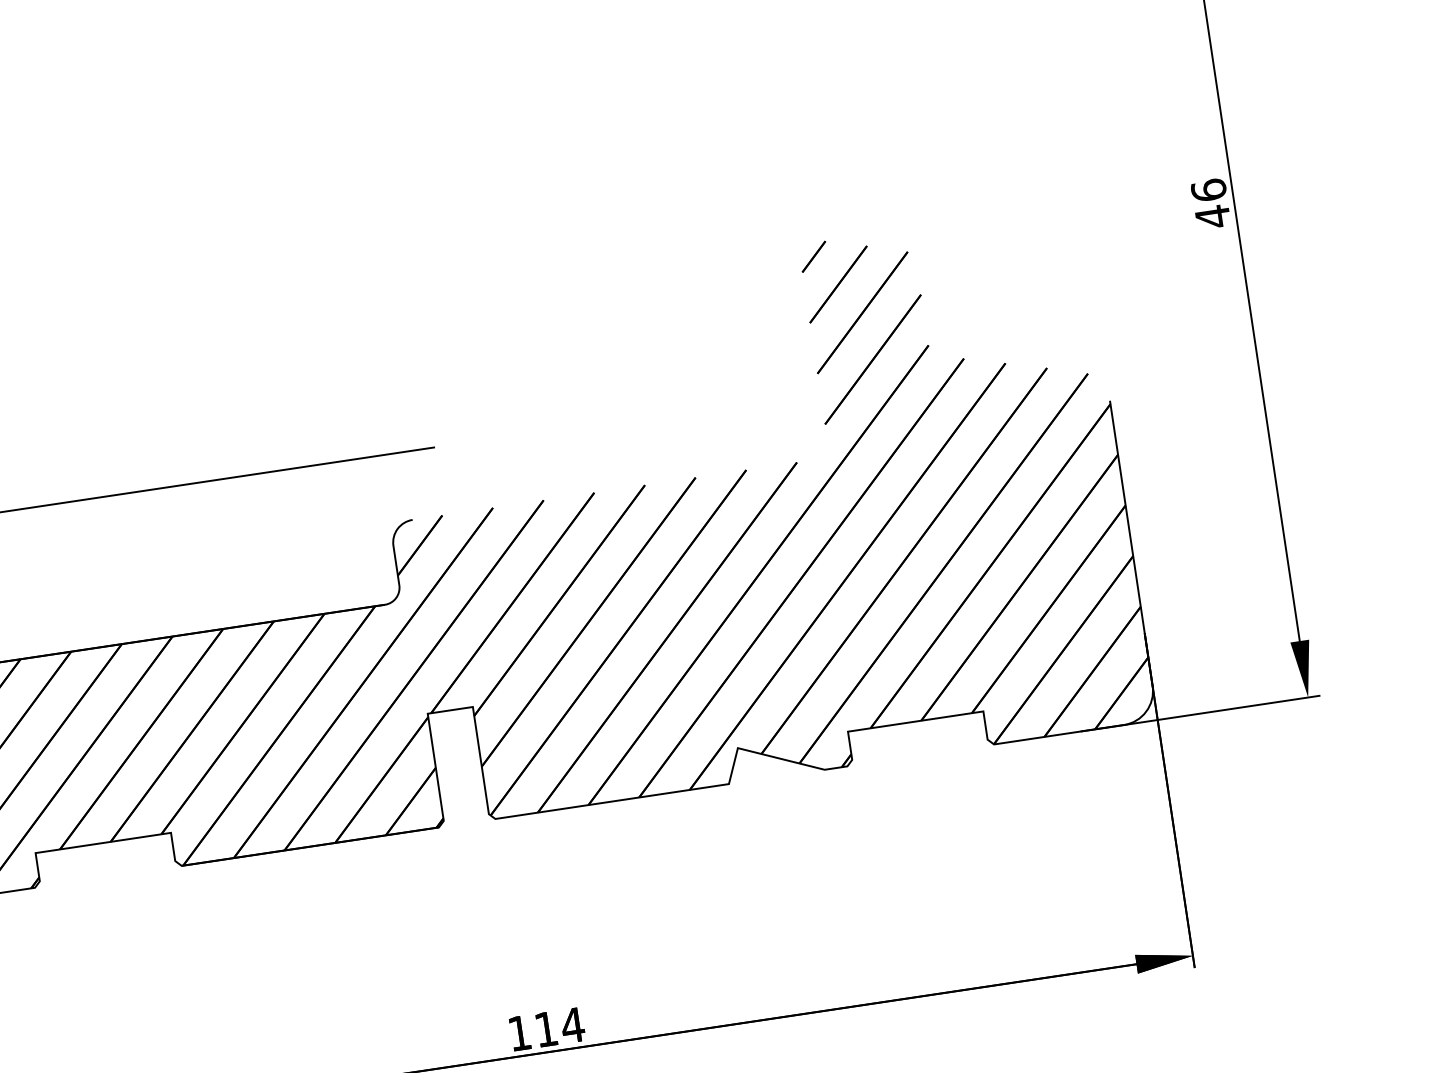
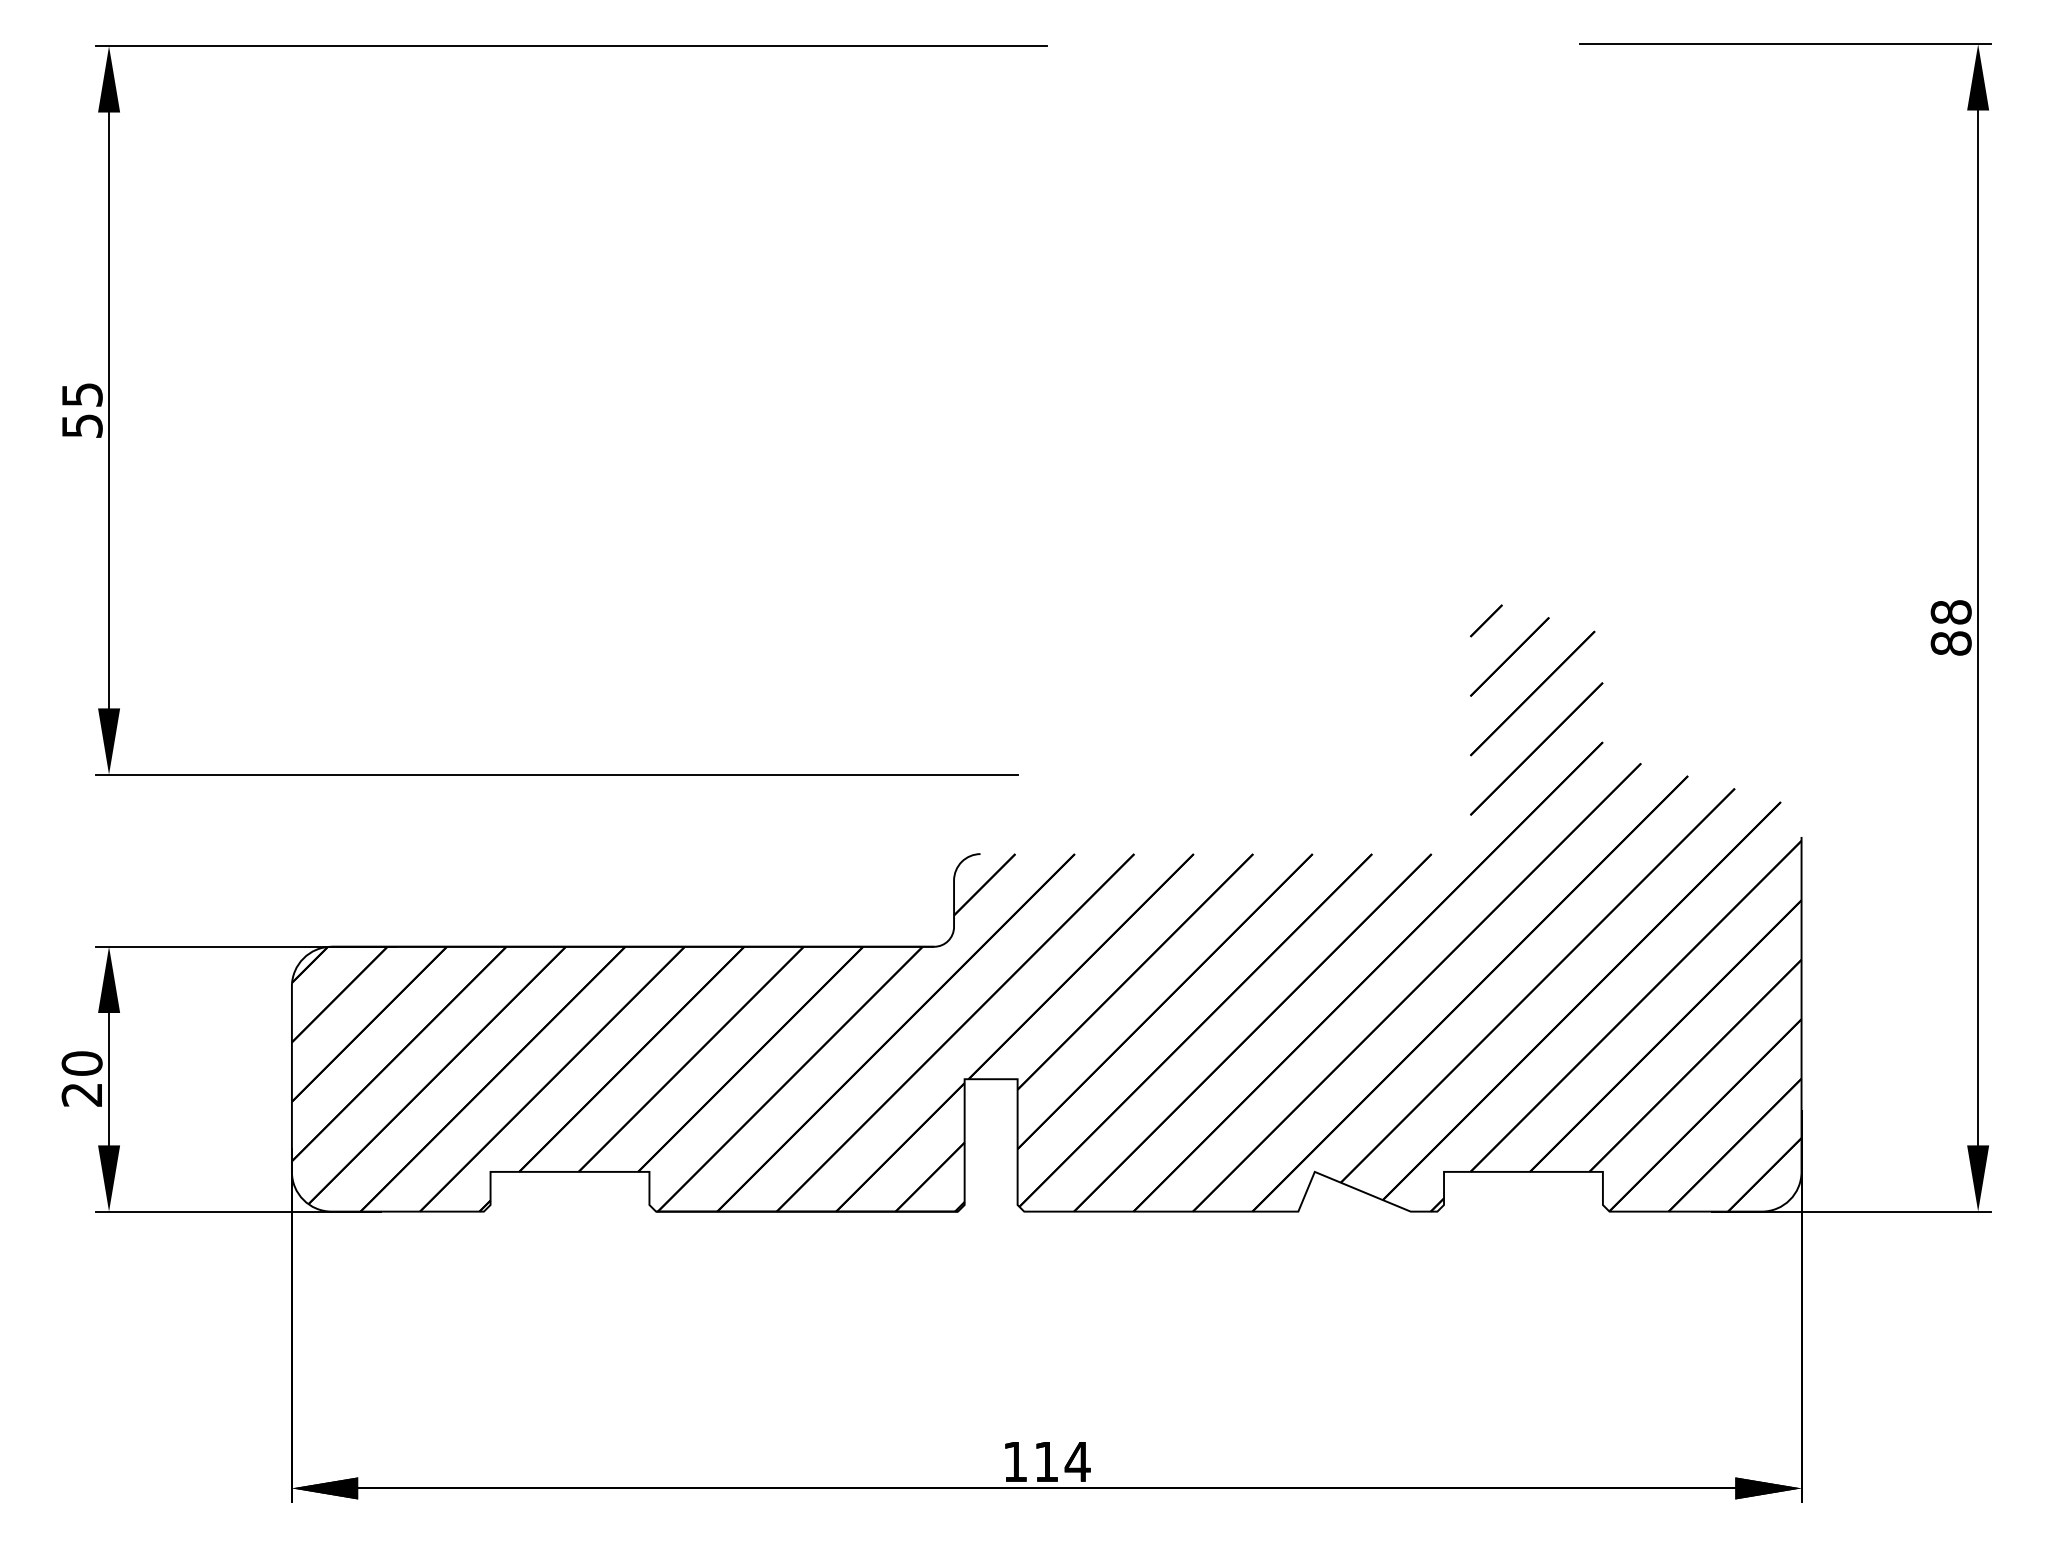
text: (1210, 203) -> (1950, 627), 46 -> 88

